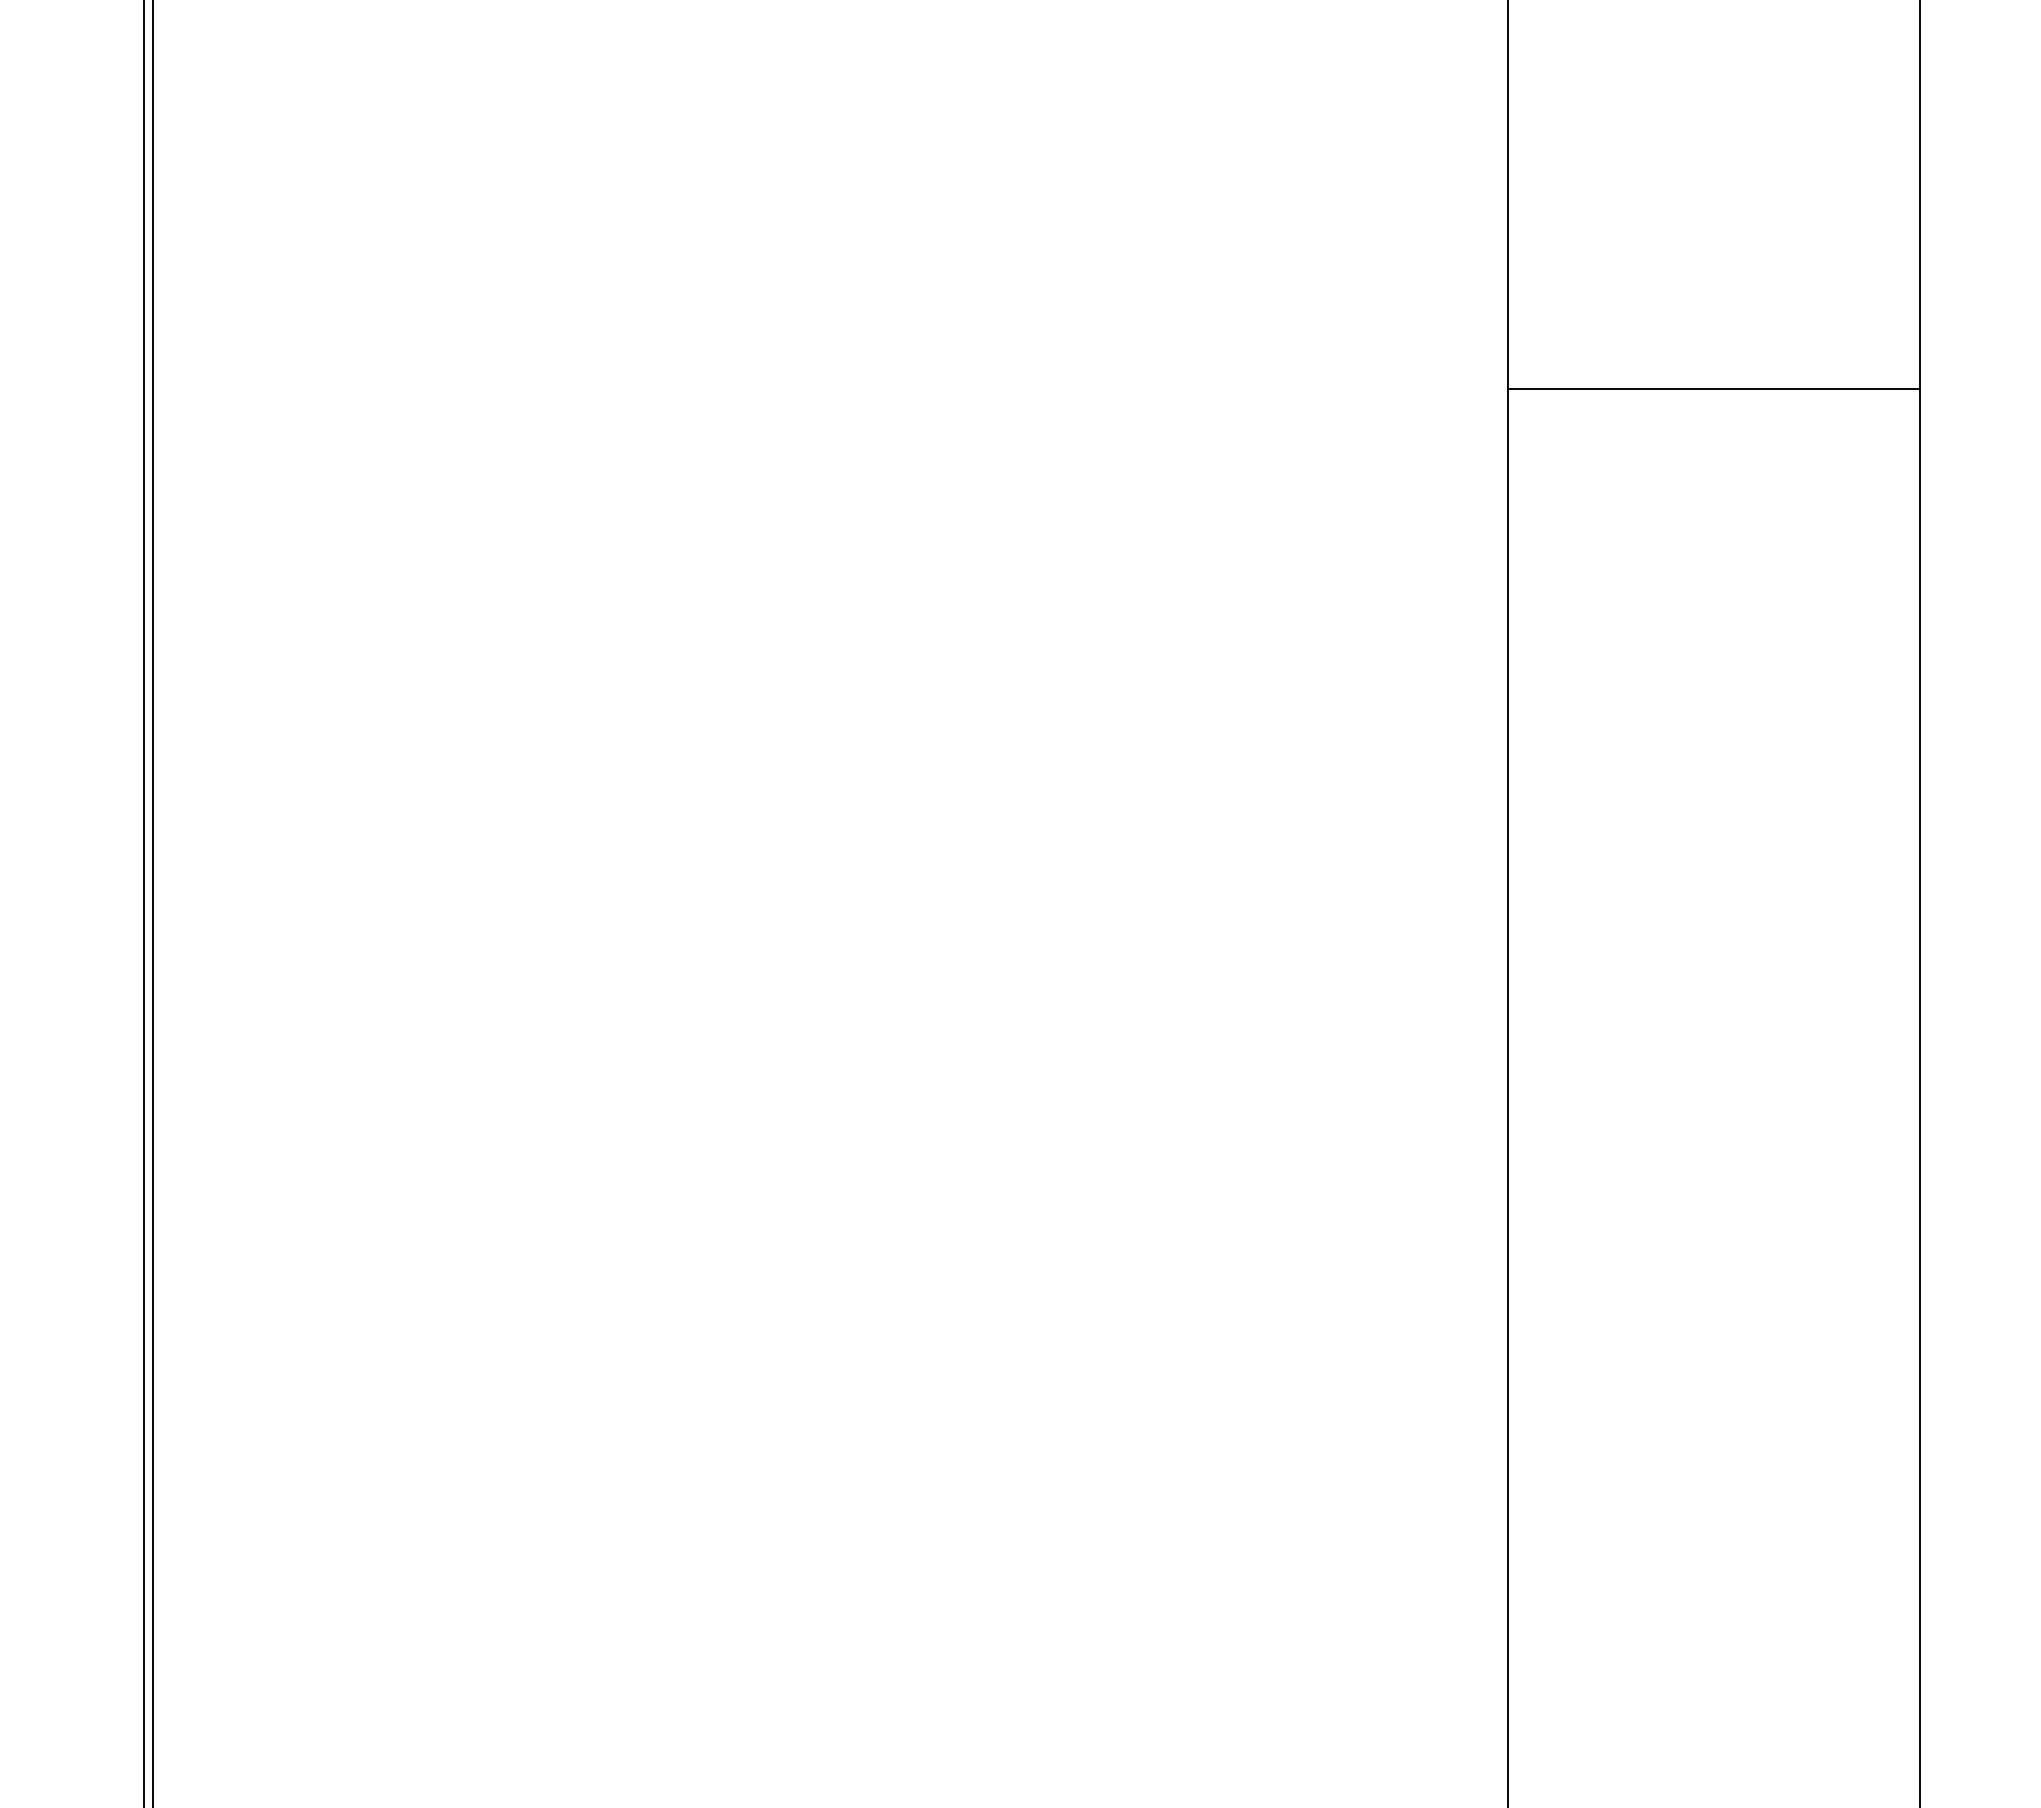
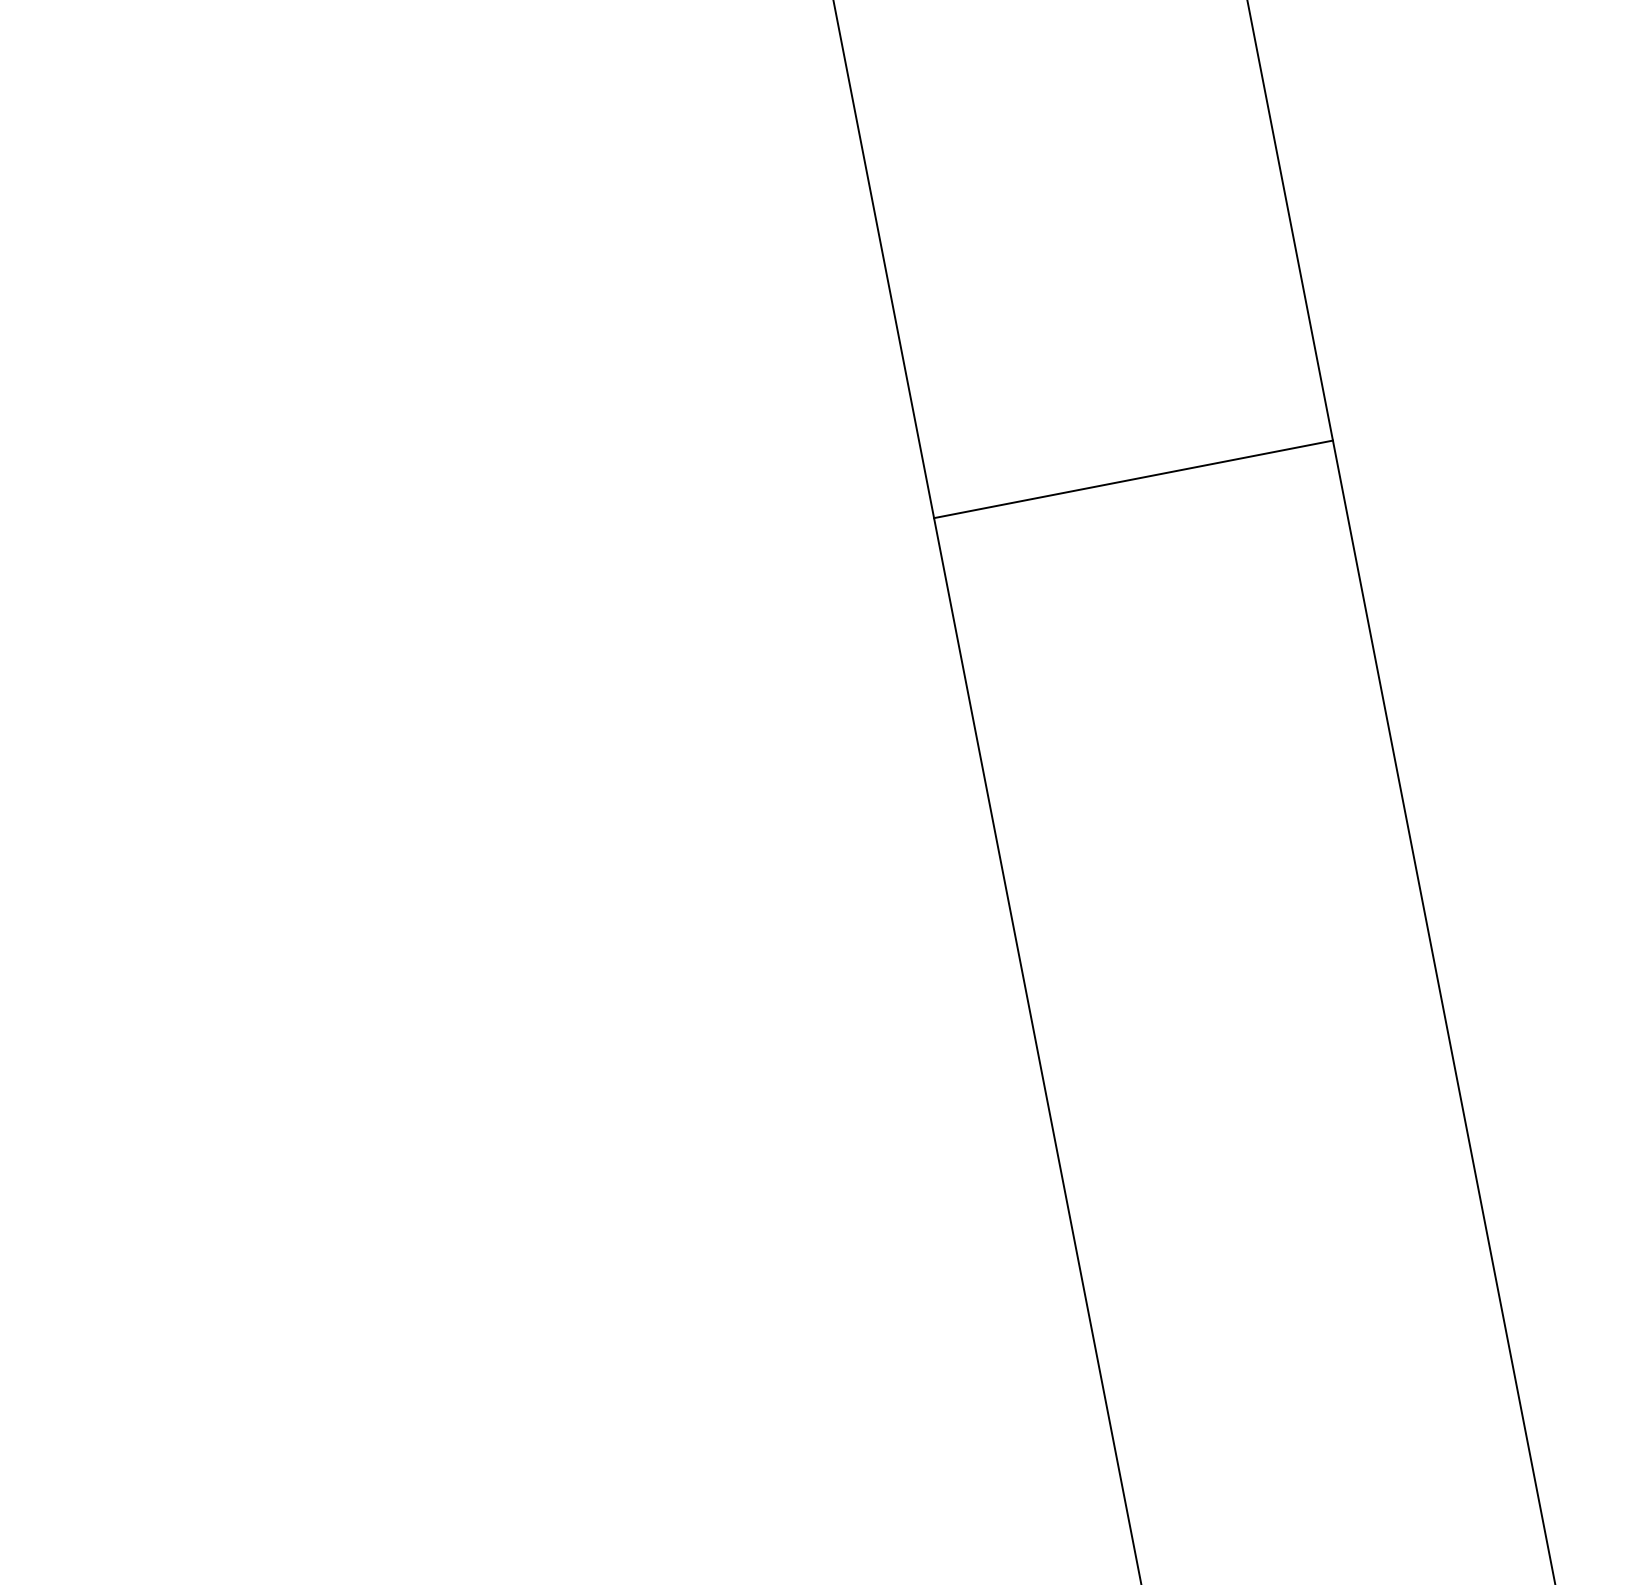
line: (1713, 388) -> (1133, 479), moved

